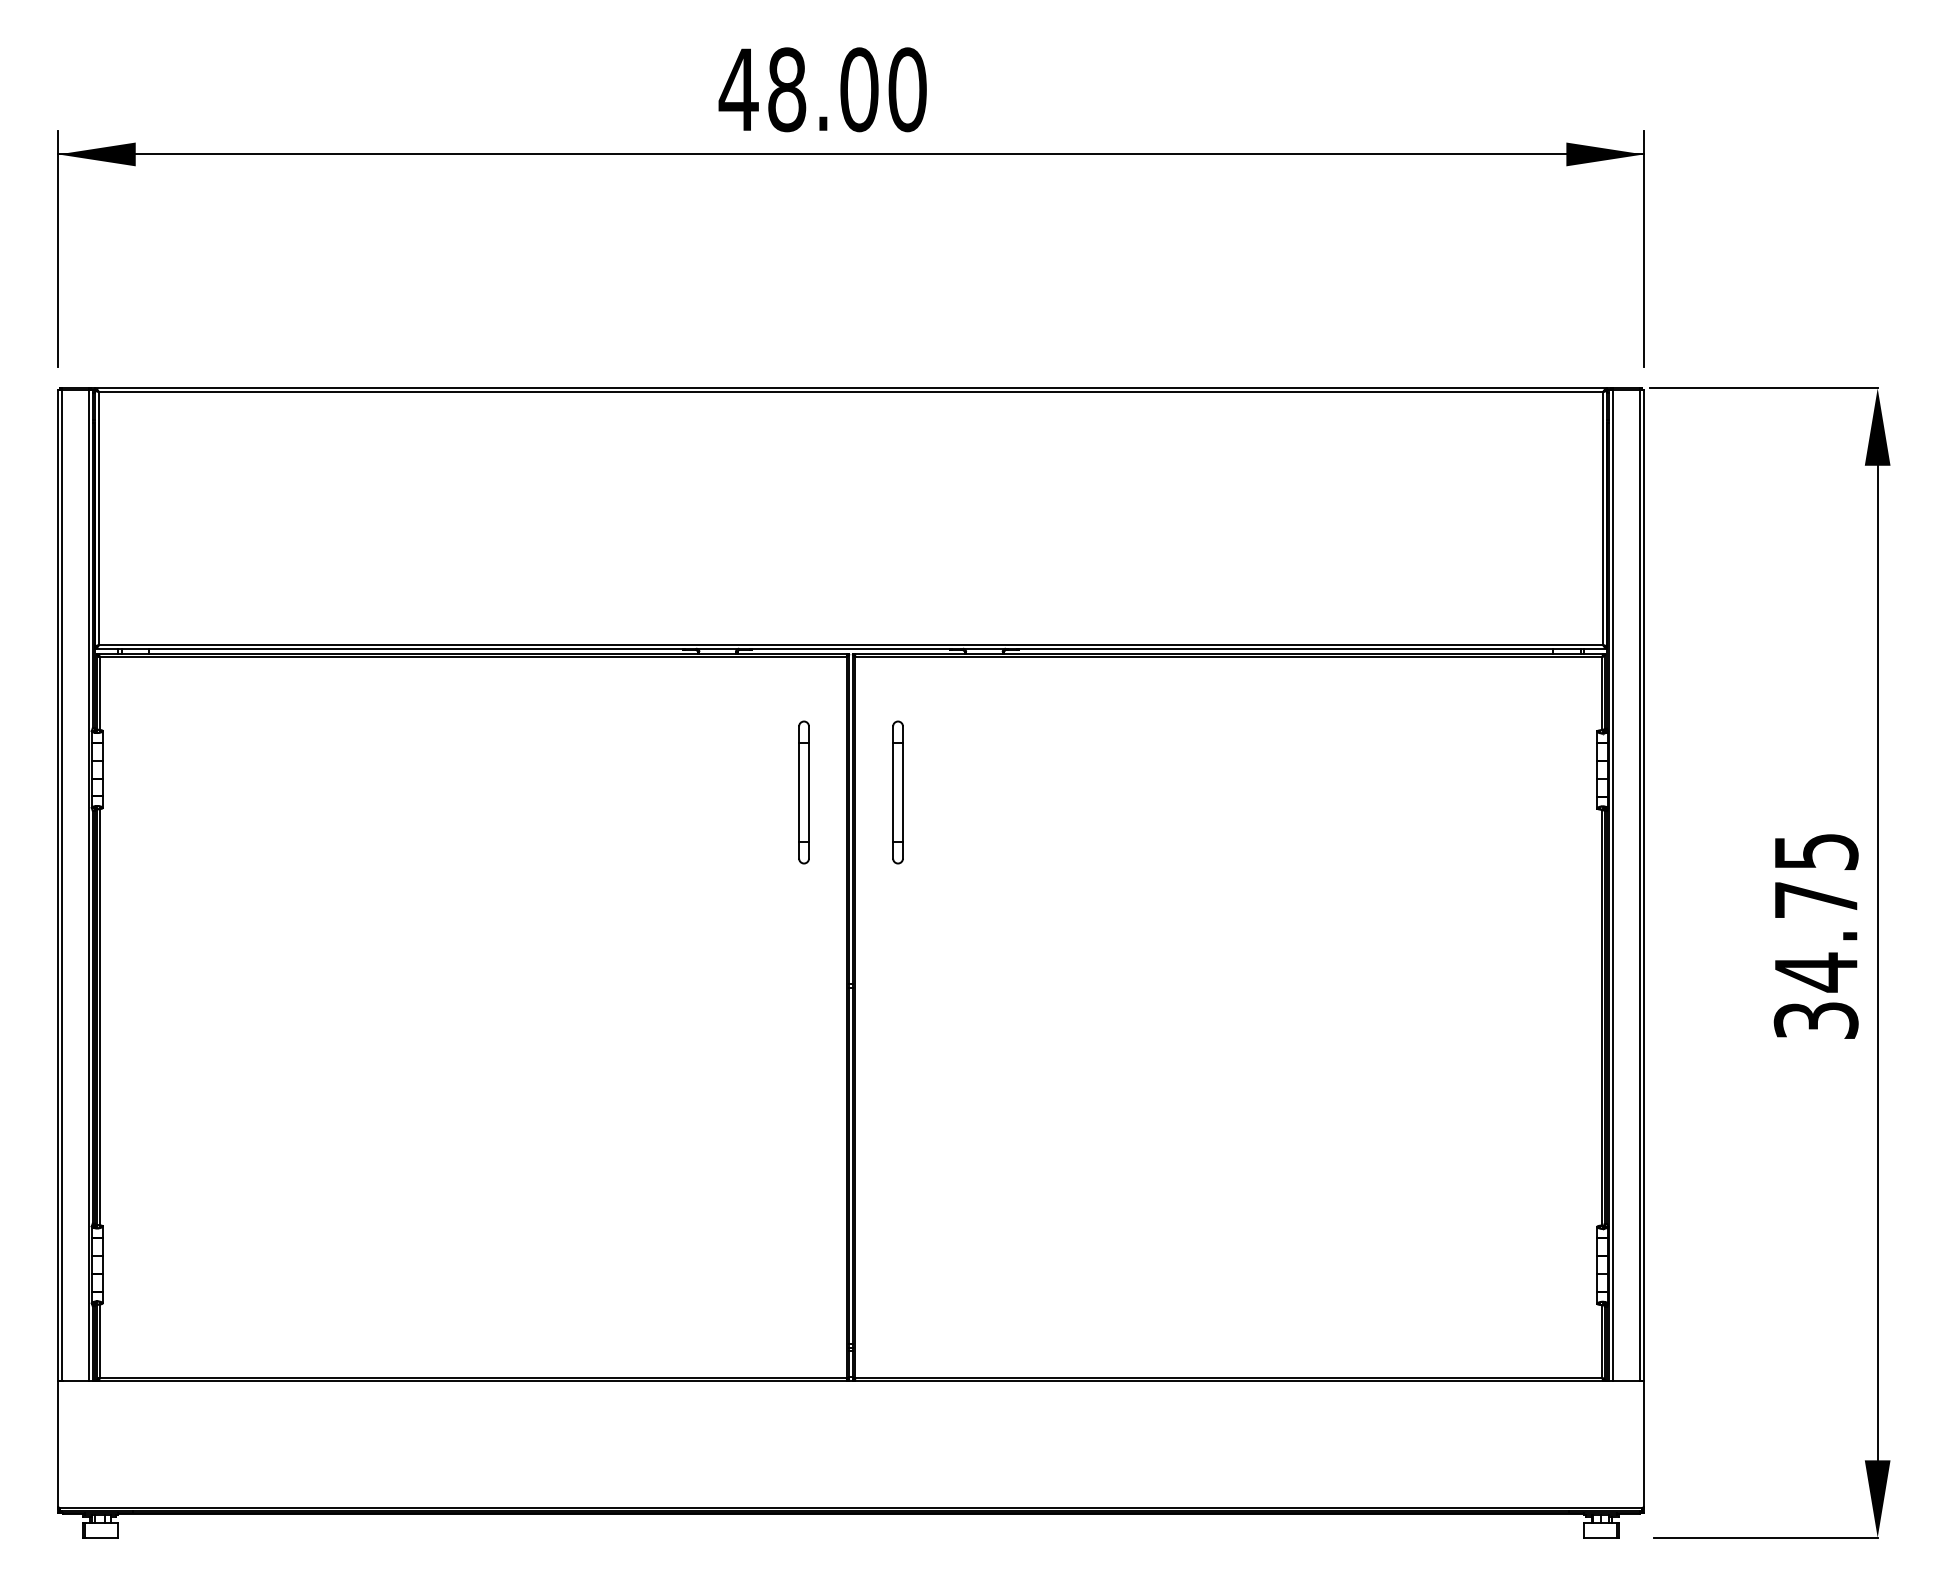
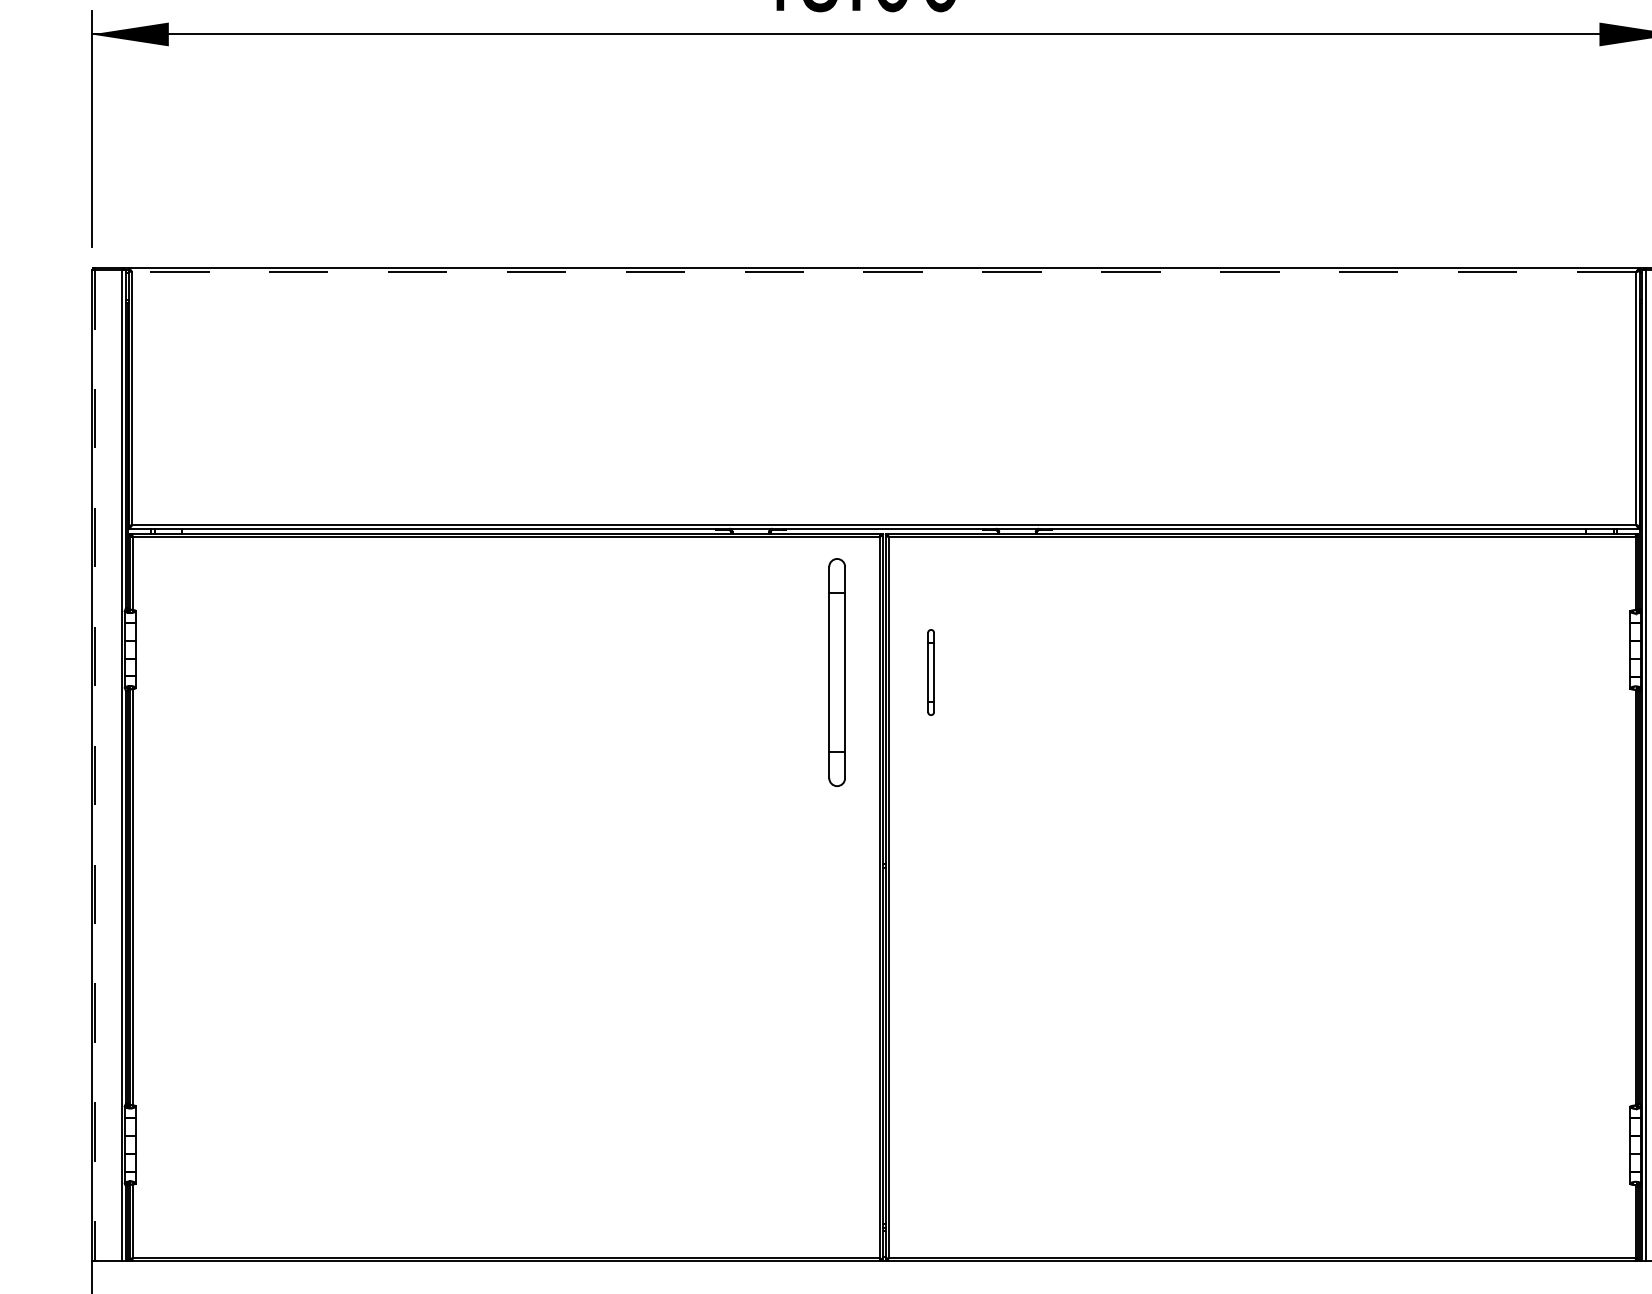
line: (850, 392) -> (883, 272), solid -> dashed
part: (803, 792) -> (836, 672), size x1.6
part: (897, 792) -> (930, 672), size x0.6
line: (62, 885) -> (95, 765), solid -> dashed

